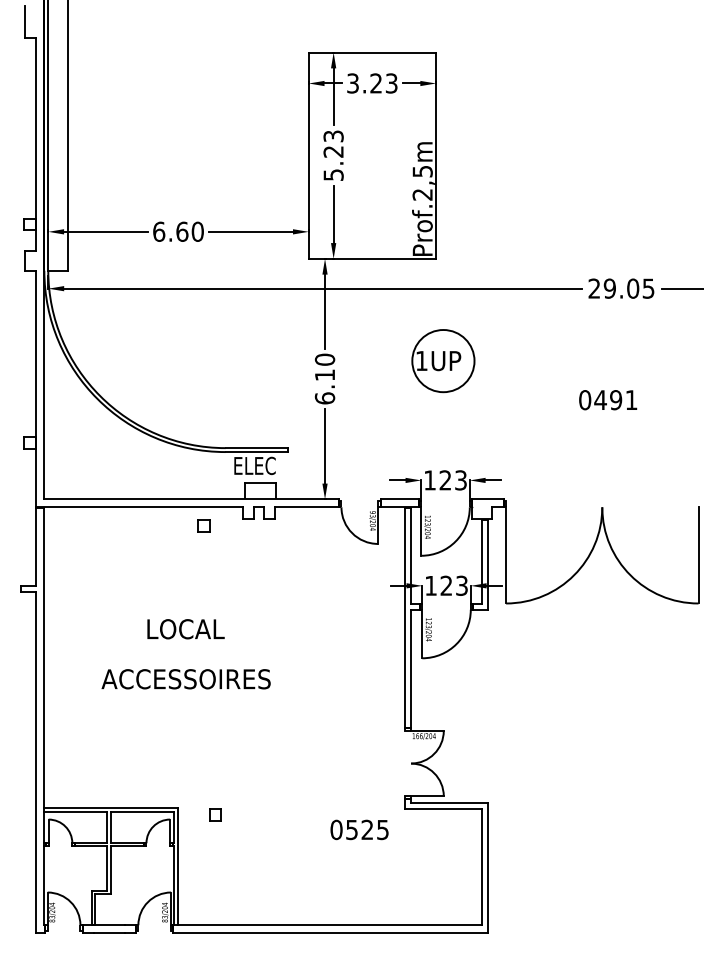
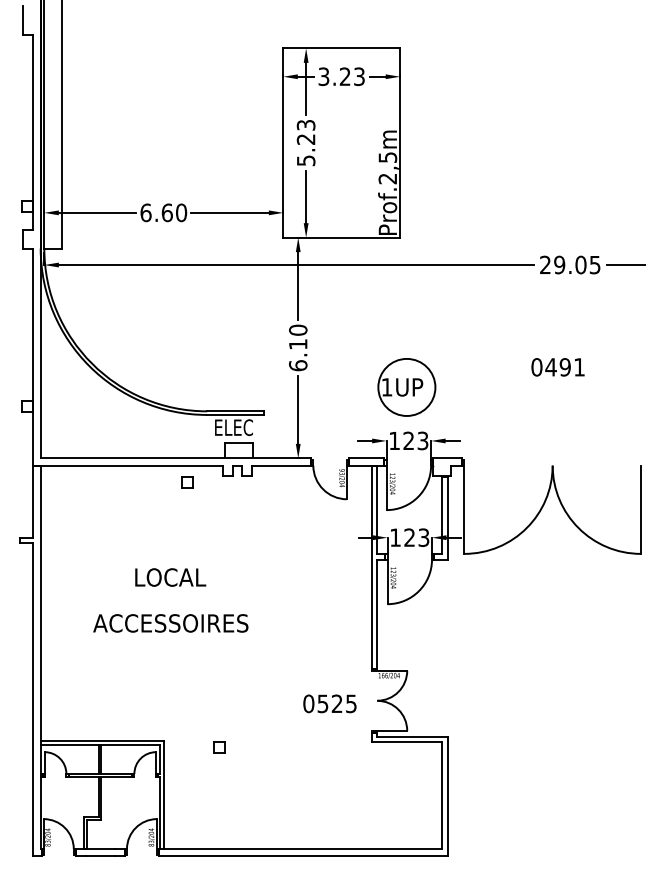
part: (443, 361) -> (406, 387), moved
part: (215, 814) -> (219, 747), moved
text: (359, 829) -> (329, 703), moved

